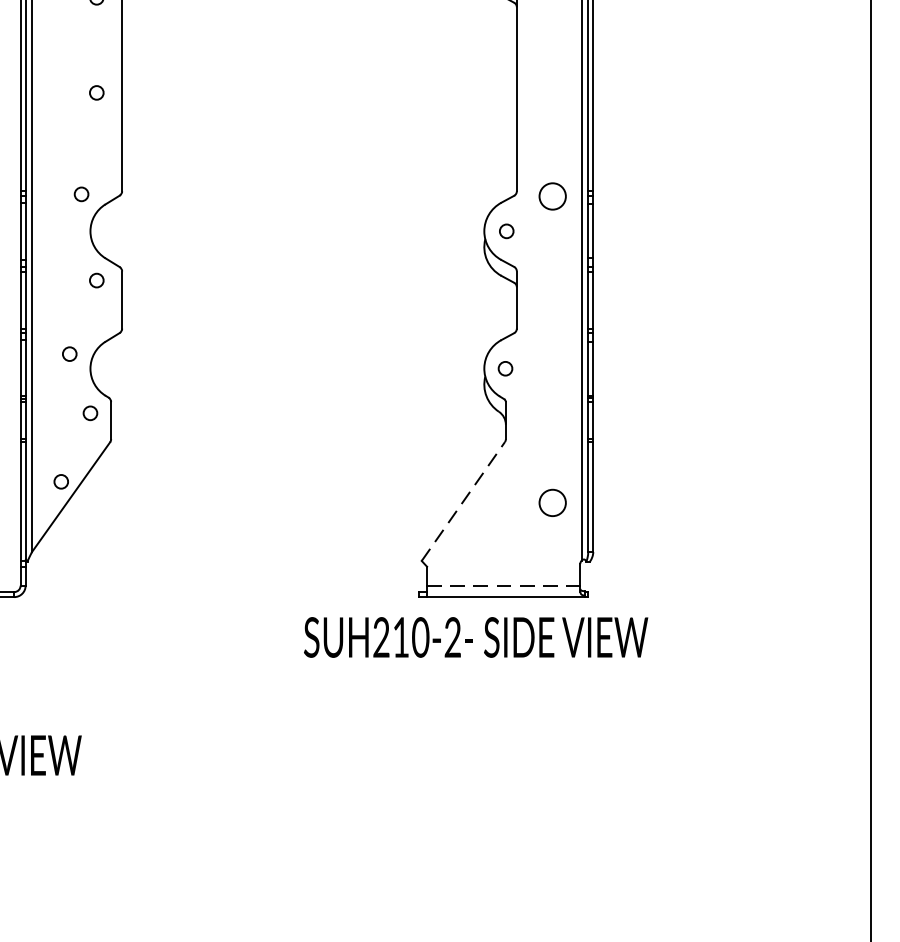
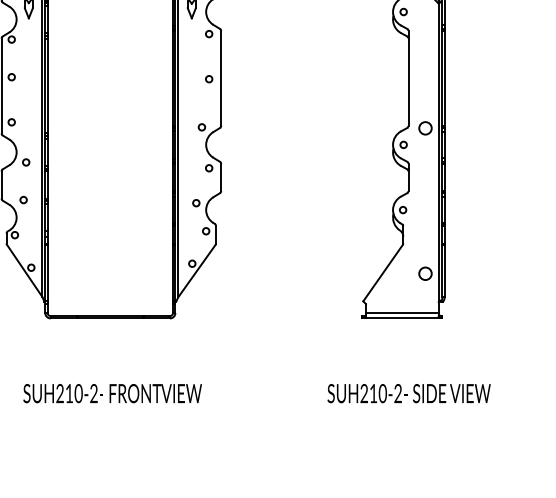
line: (464, 500) -> (383, 272), dashed -> solid
line: (504, 586) -> (402, 313), dashed -> solid
text: (474, 637) -> (408, 393), moved

